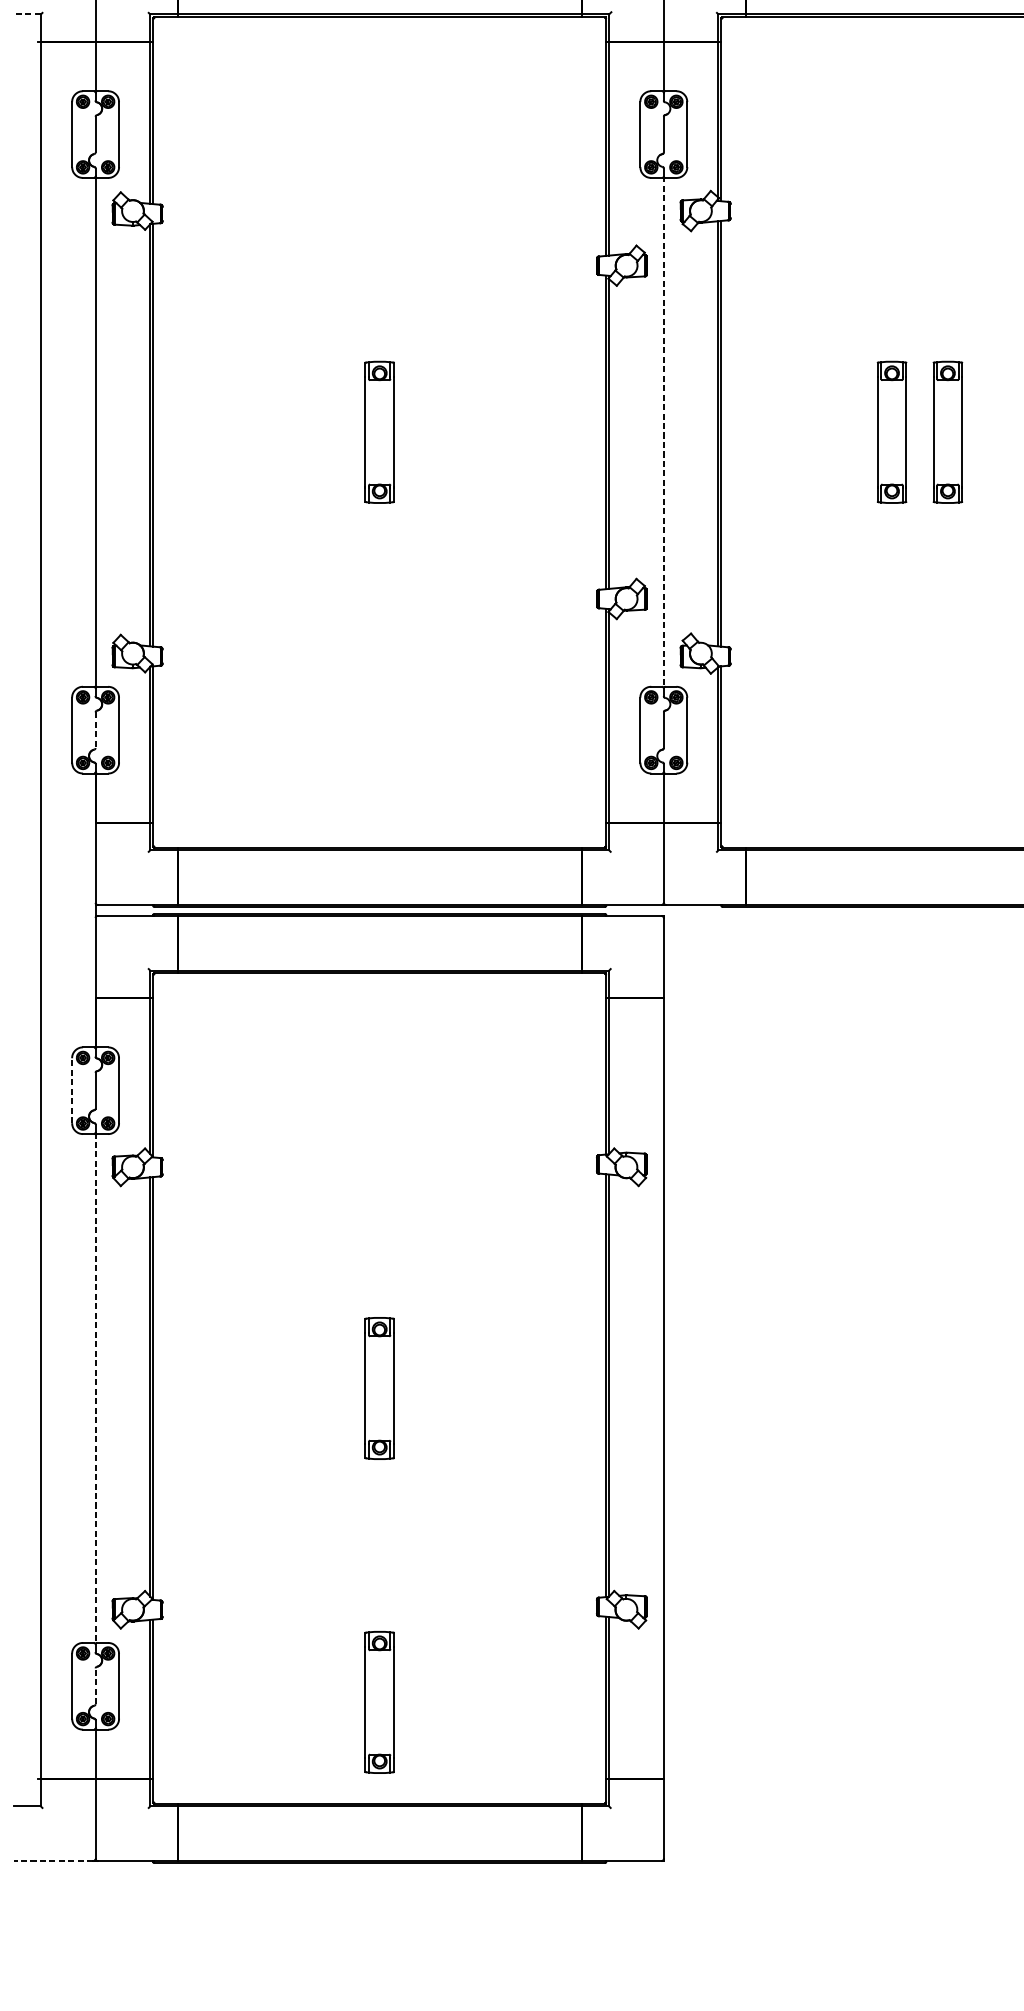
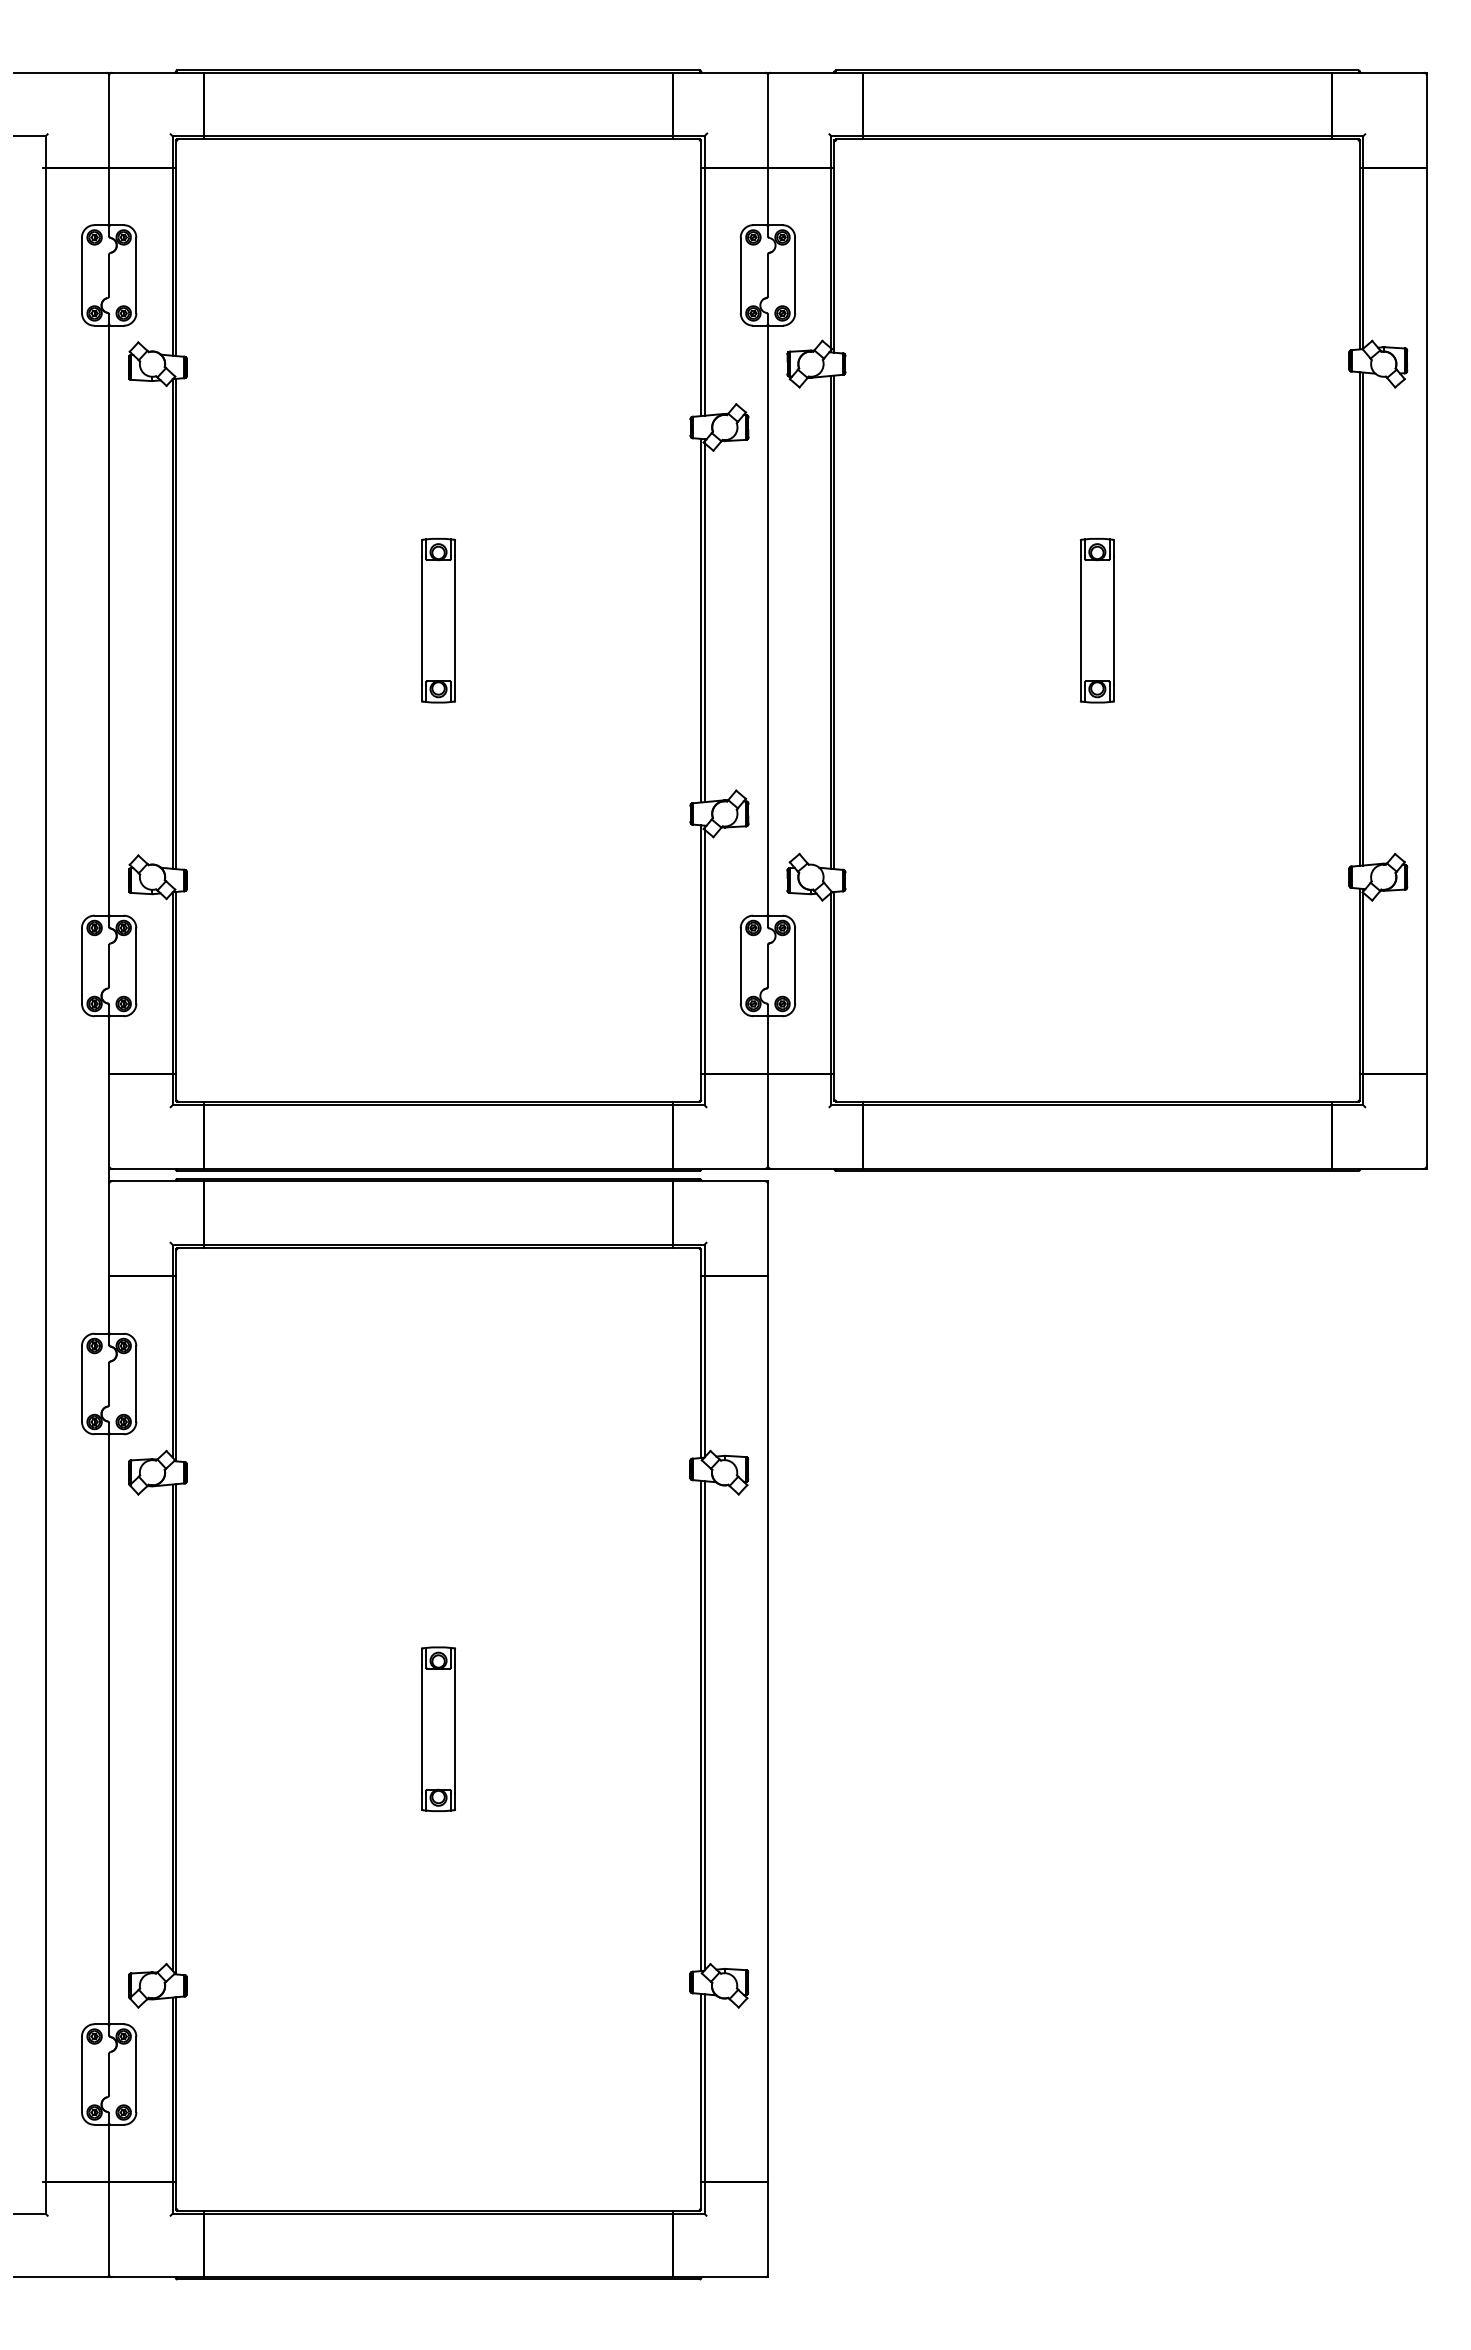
line: (26, 14) -> (29, 136), dashed -> solid
line: (663, 432) -> (767, 620), dashed -> solid
part: (891, 432) -> (1032, 620), removed
line: (95, 729) -> (109, 965), dashed -> solid
line: (71, 1091) -> (81, 1384), dashed -> solid
line: (95, 1388) -> (109, 1729), dashed -> solid
line: (95, 1686) -> (109, 2074), dashed -> solid
part: (379, 1701) -> (438, 2092), removed
line: (52, 1861) -> (59, 2277), dashed -> solid

